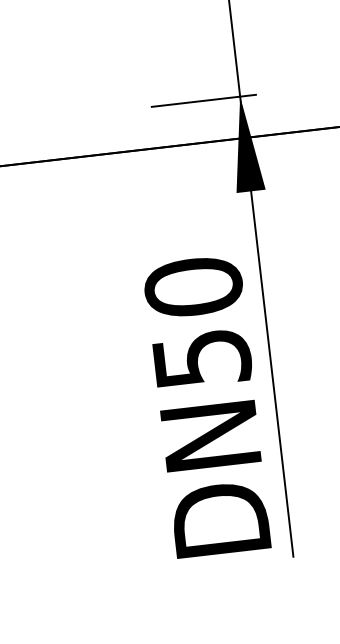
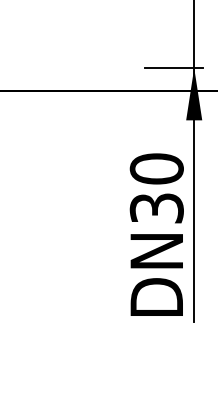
text: (201, 357) -> (156, 207), DN50 -> DN30

